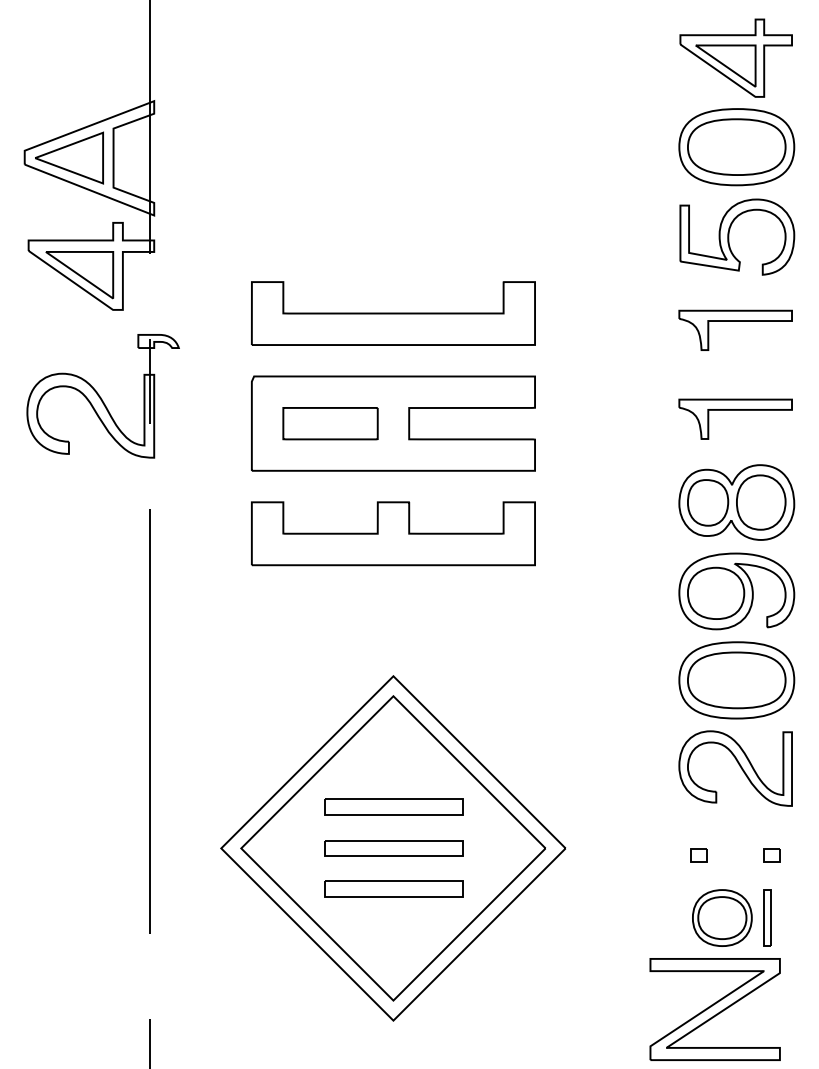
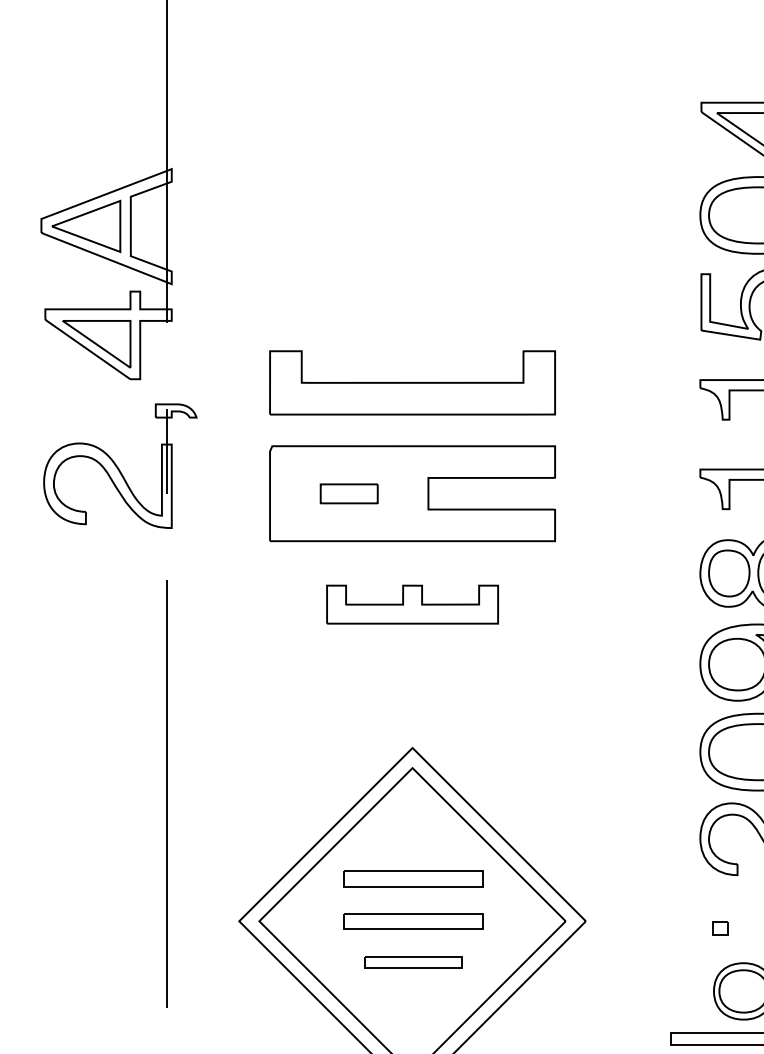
part: (330, 423) -> (349, 493), size x0.6
part: (393, 533) -> (412, 604), size x0.6
part: (393, 888) -> (412, 961), size x0.7

